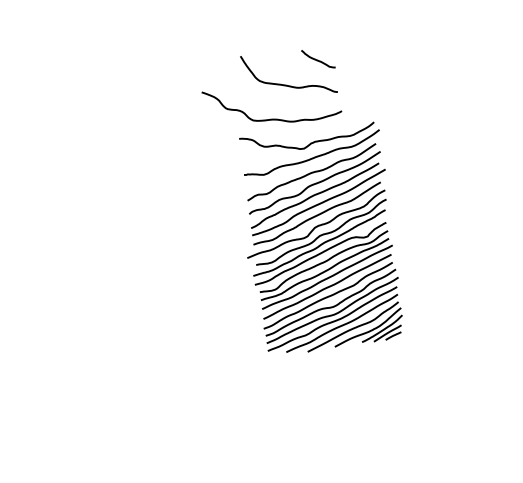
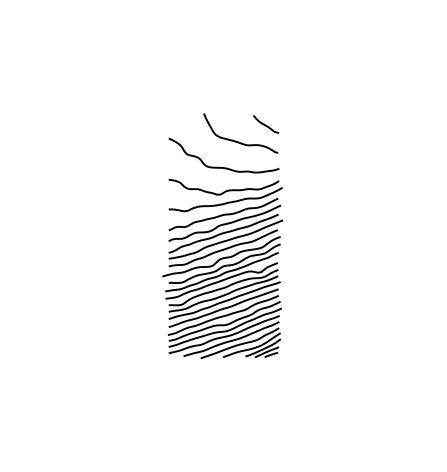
part: (319, 239) -> (222, 269), moved

